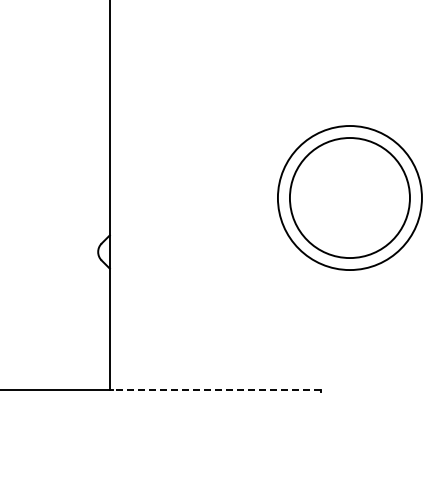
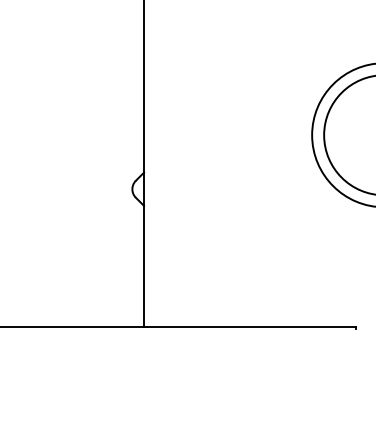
line: (216, 390) -> (250, 327), dashed -> solid

